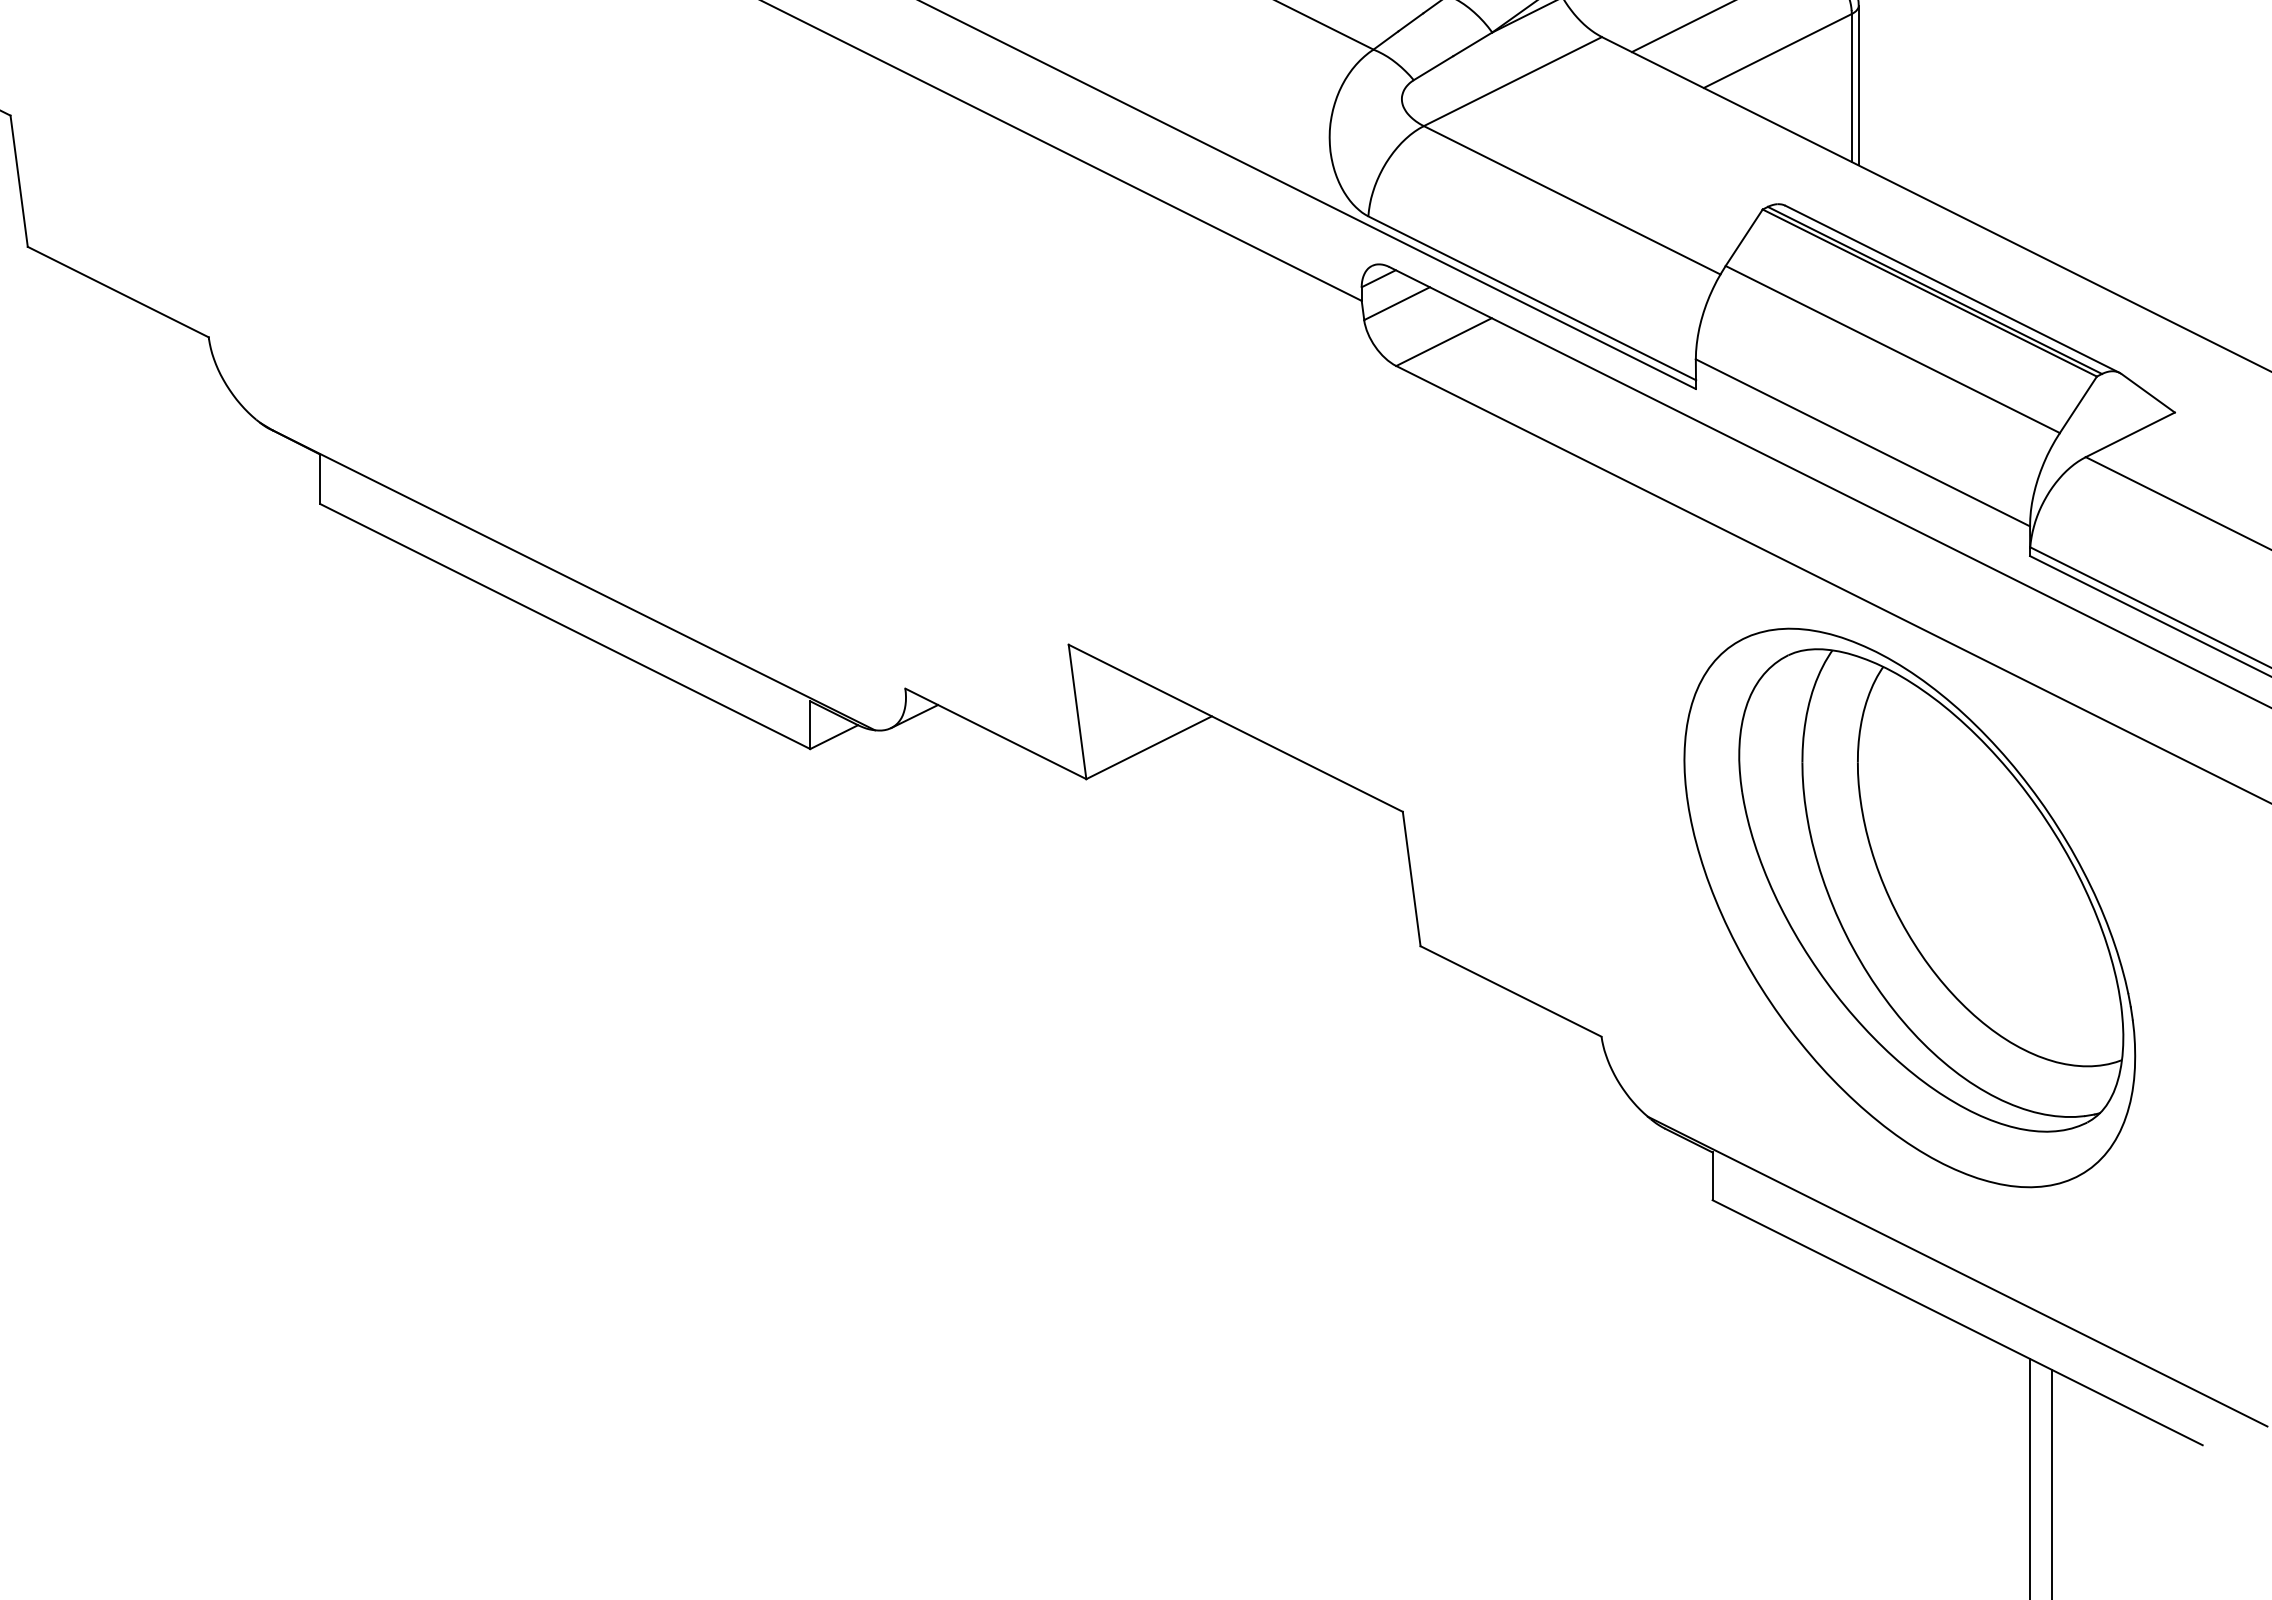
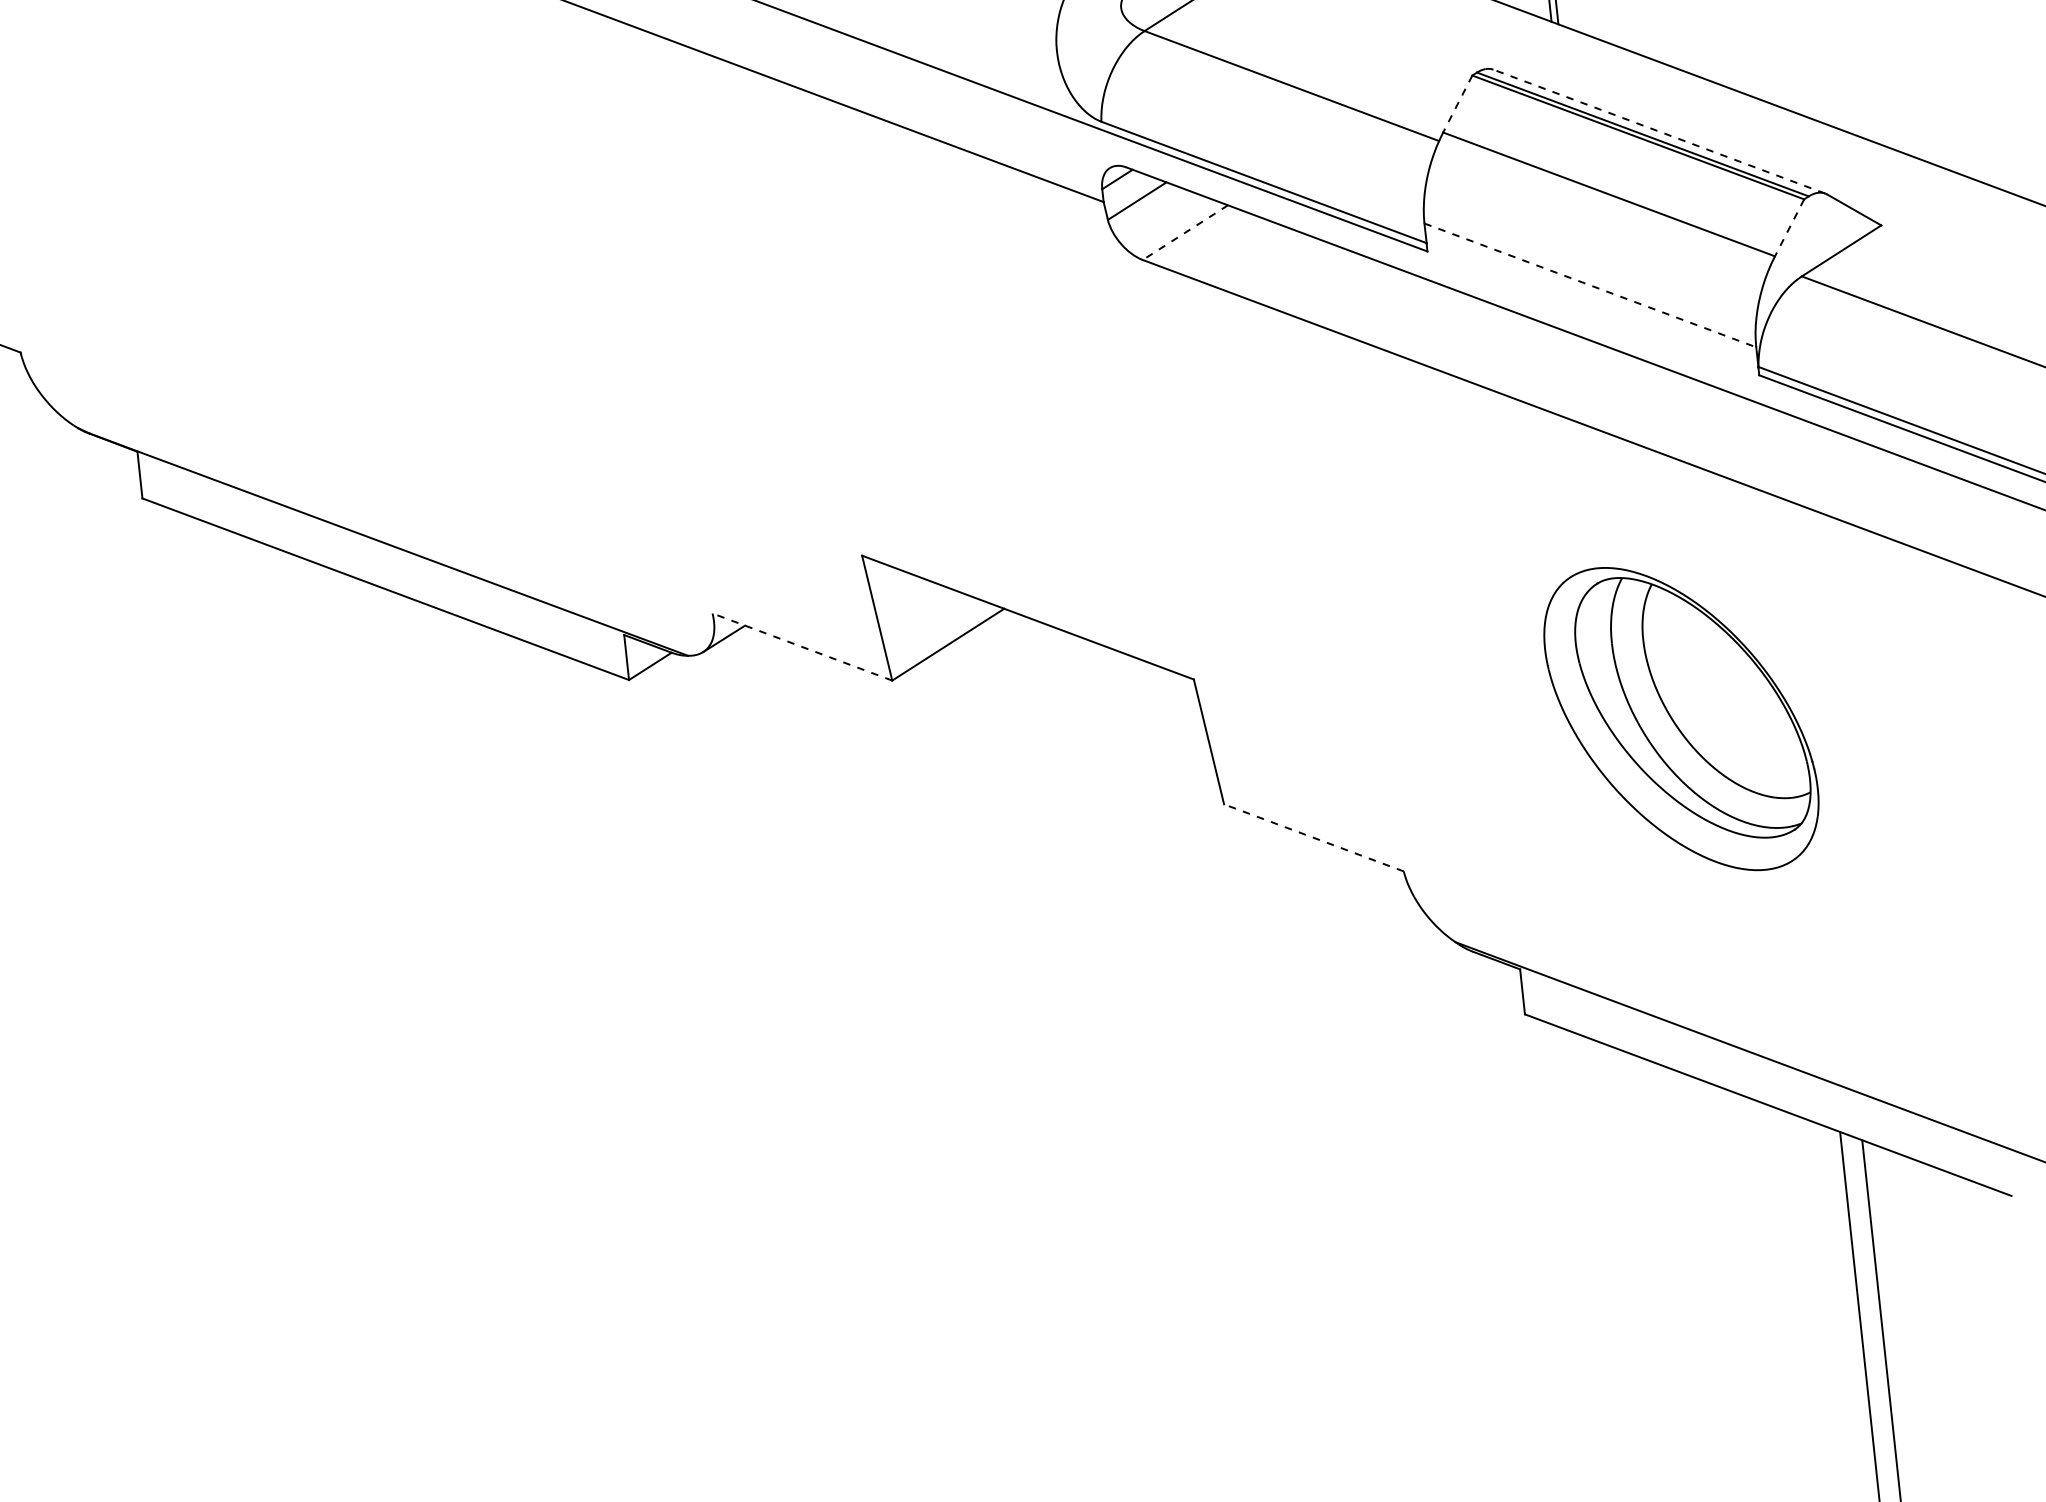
line: (1744, 237) -> (1458, 103), solid -> dashed
line: (1952, 289) -> (1659, 131), solid -> dashed
line: (1443, 342) -> (1184, 233), solid -> dashed
line: (2078, 404) -> (1789, 227), solid -> dashed
line: (1862, 442) -> (1589, 285), solid -> dashed
line: (995, 733) -> (802, 646), solid -> dashed
part: (1909, 907) -> (1681, 718), size x0.6
line: (1510, 991) -> (1313, 838), solid -> dashed

